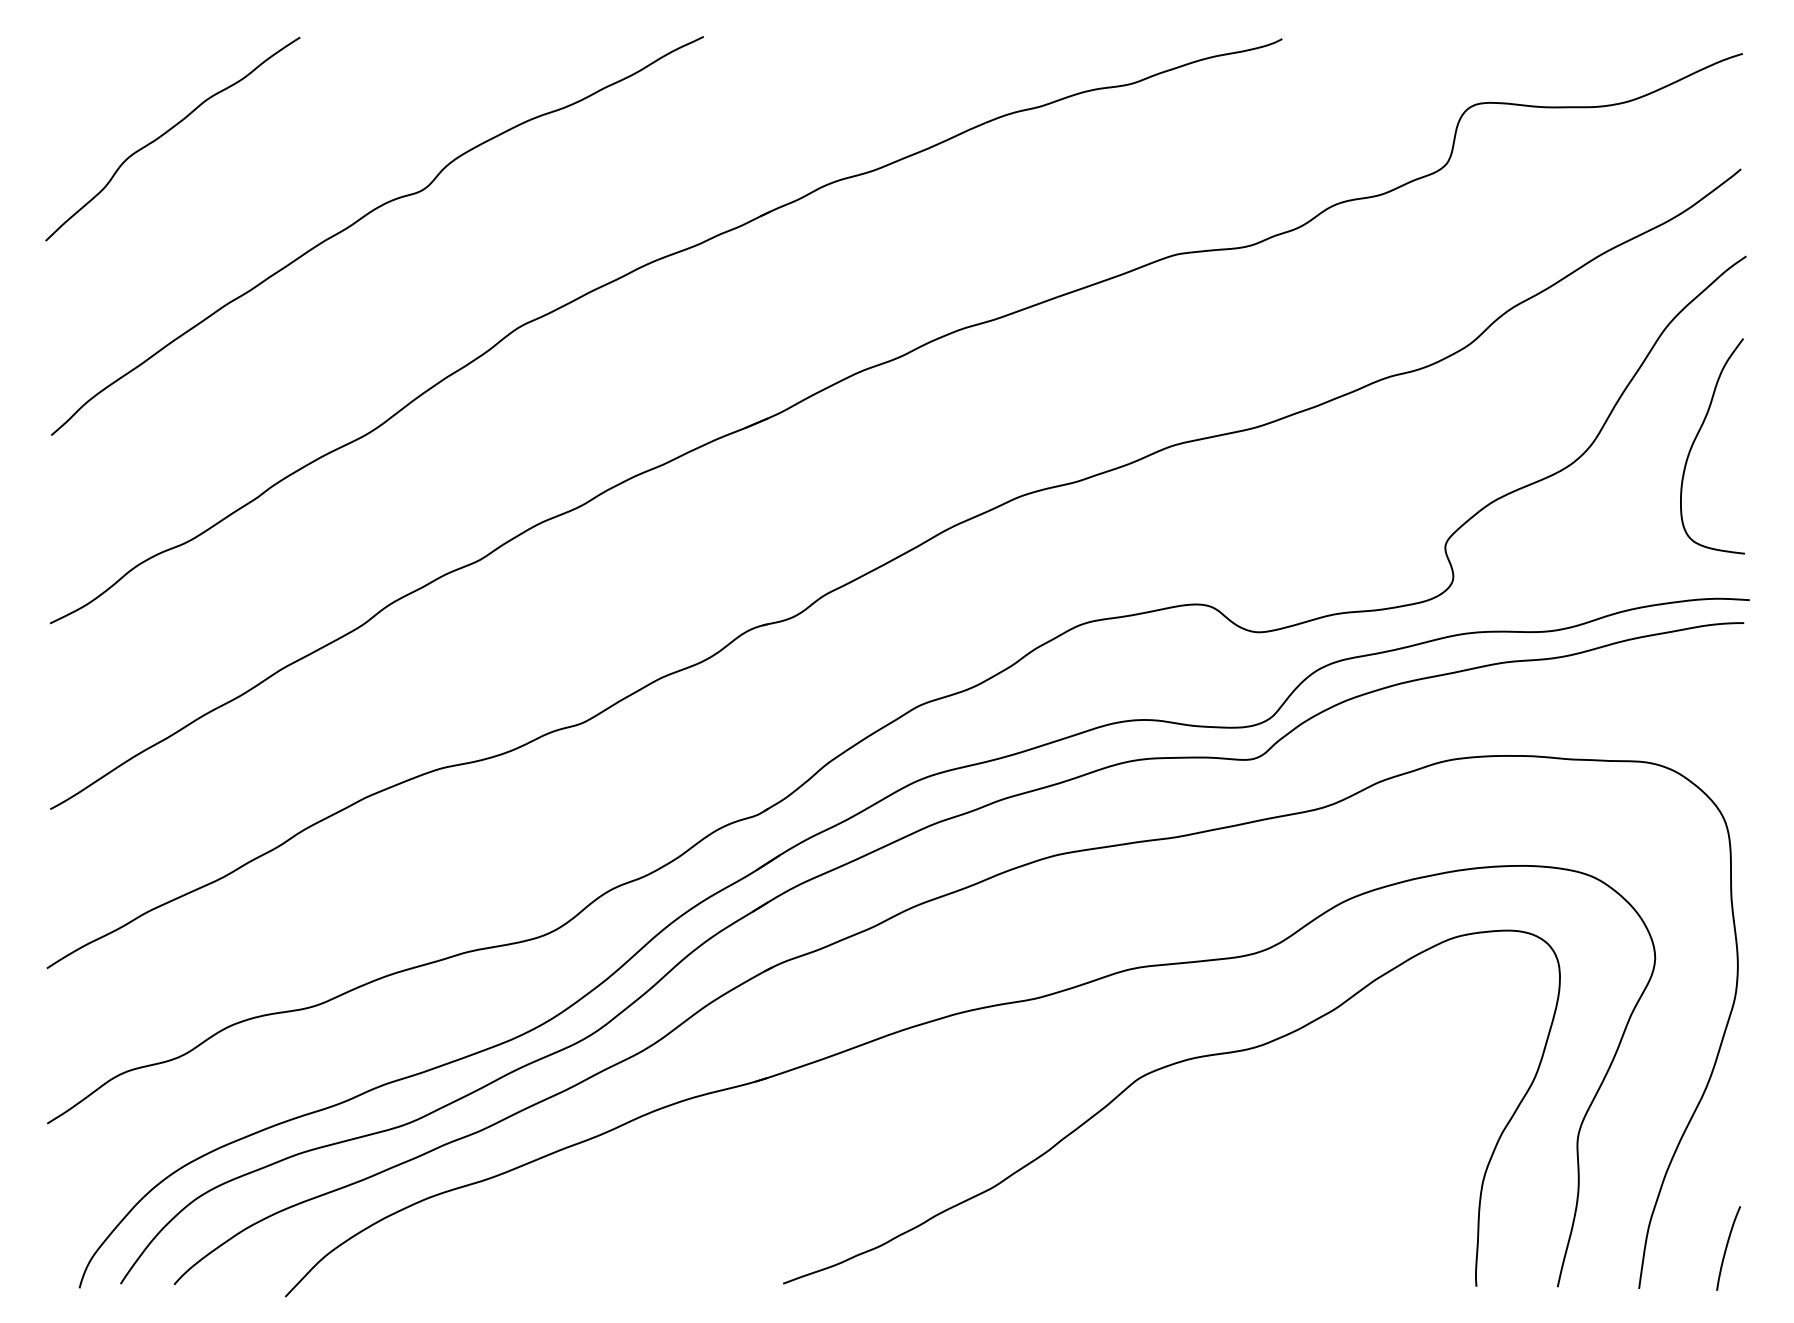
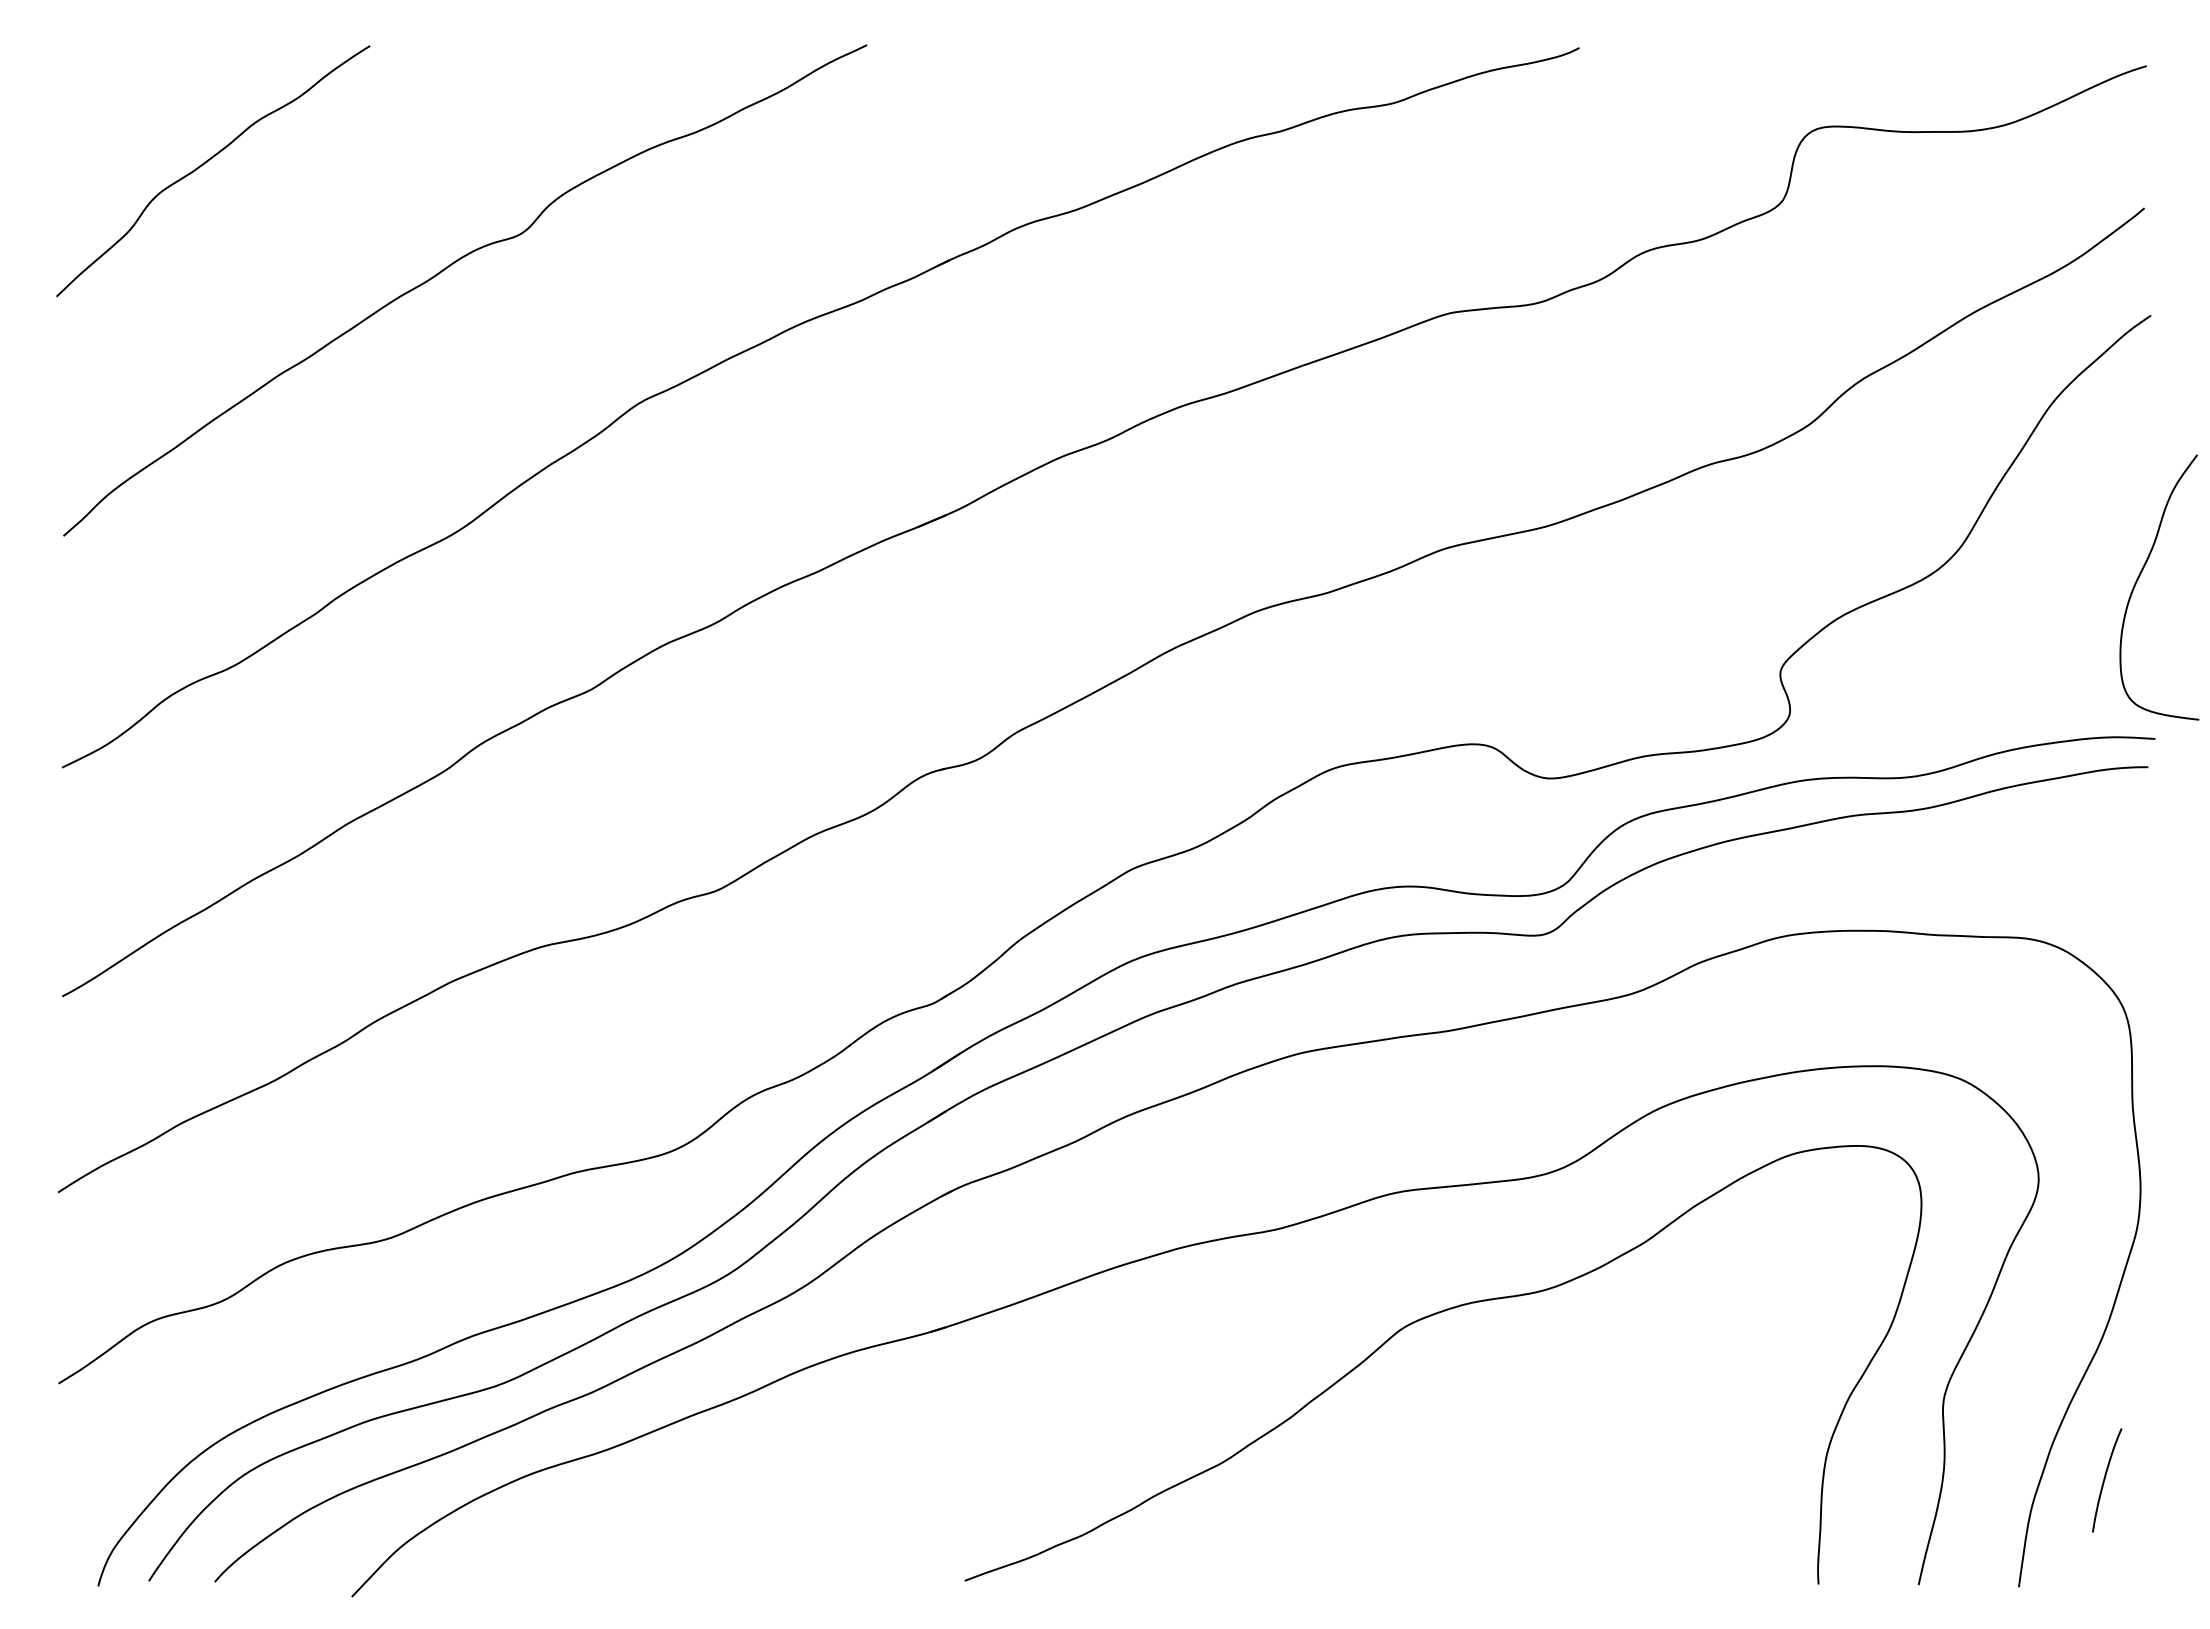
curve: (1695, 440) -> (2138, 580), moved
curve: (1727, 1247) -> (2105, 1479), moved

